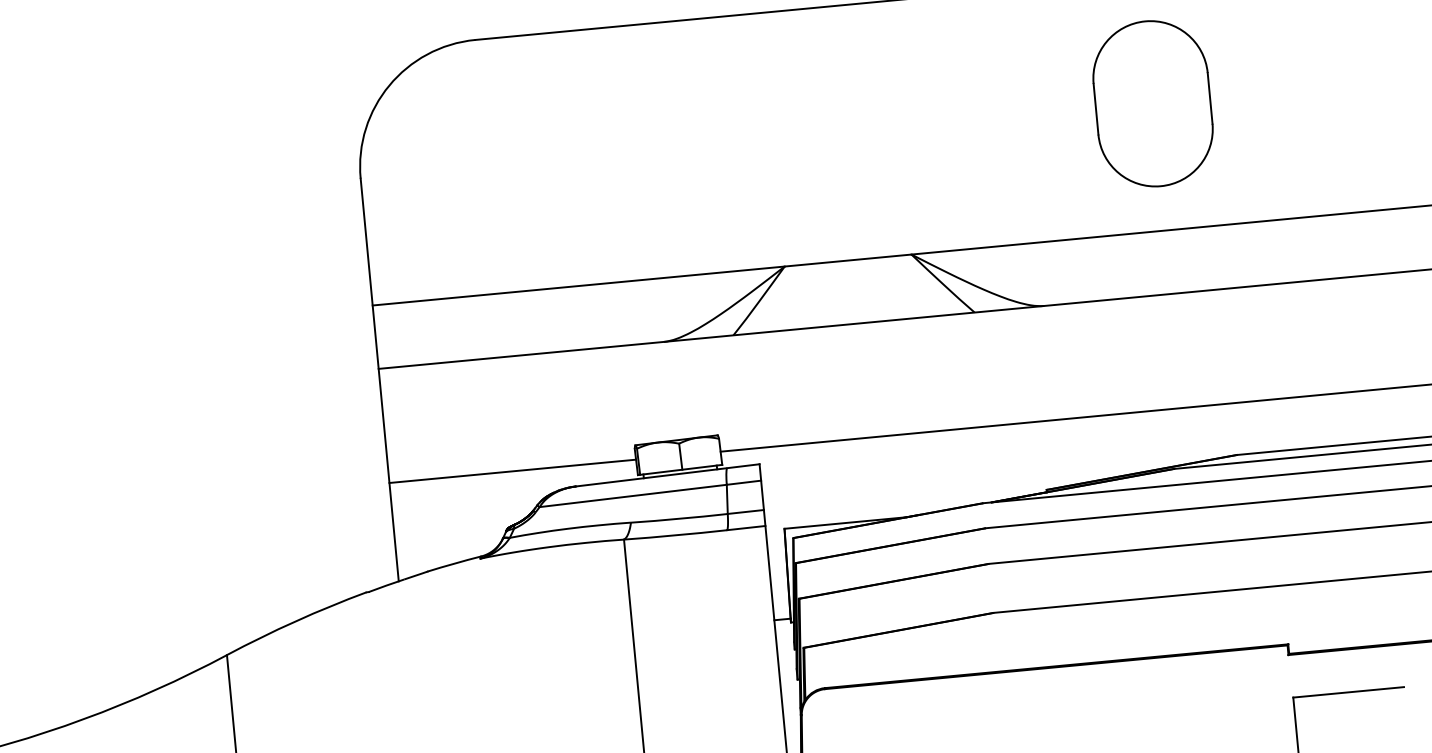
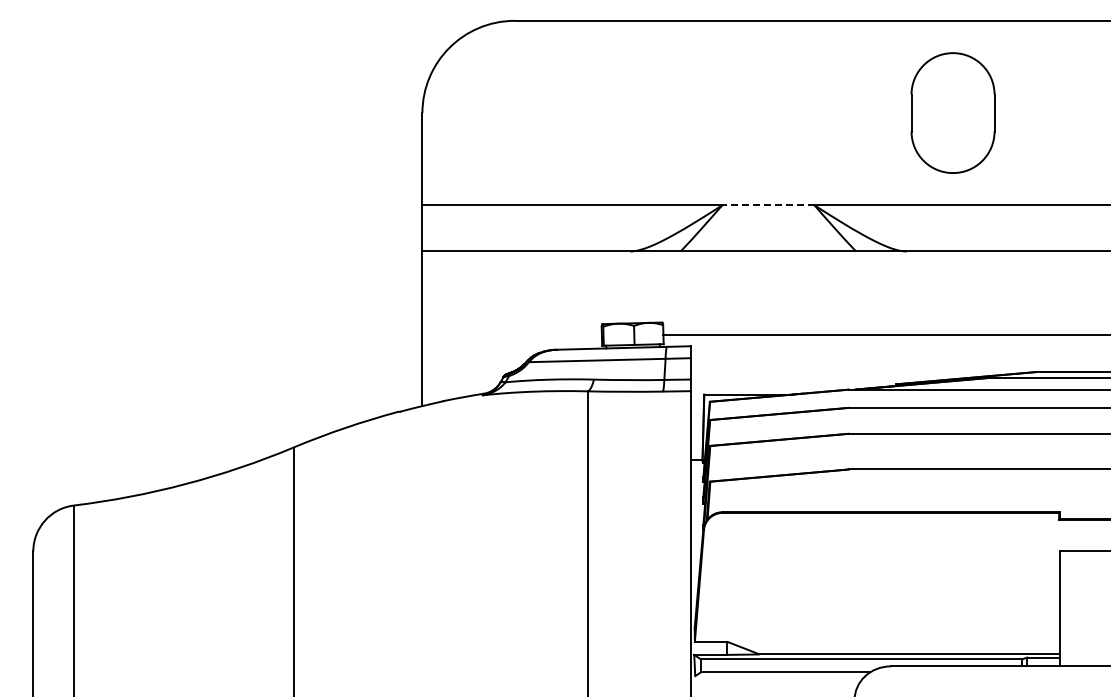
part: (1152, 103) -> (952, 112), moved
line: (846, 260) -> (767, 205), solid -> dashed
line: (511, 471) -> (511, 334), removed

